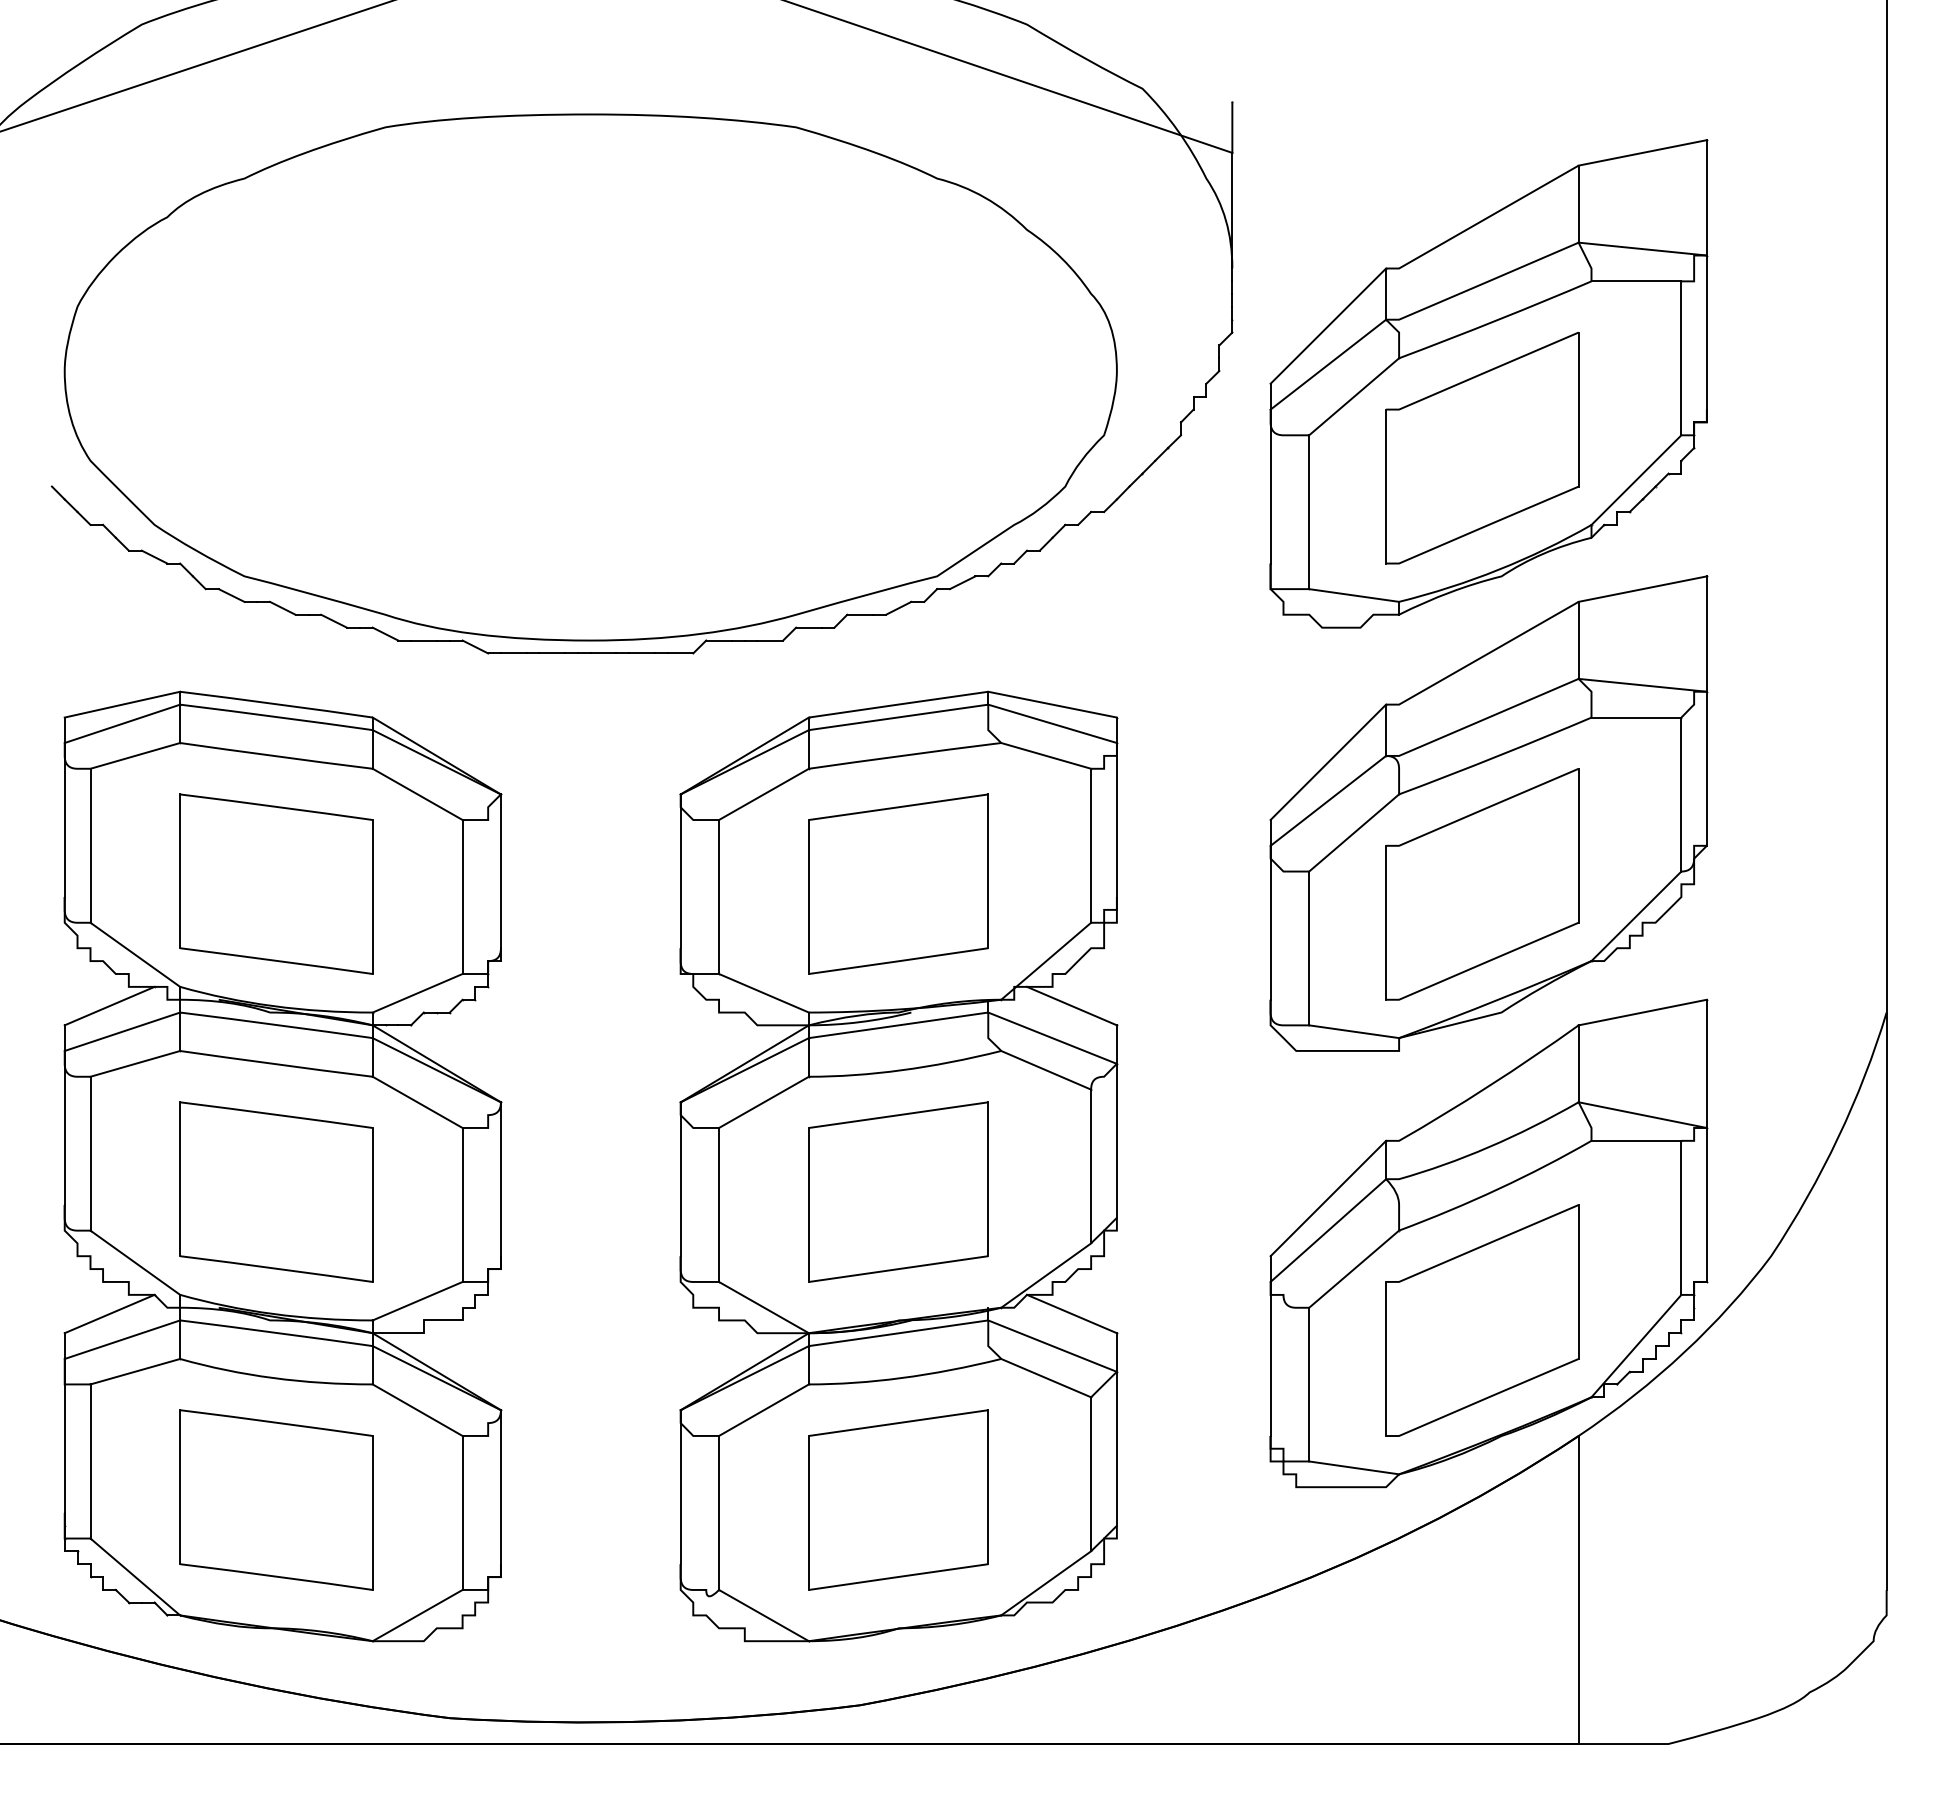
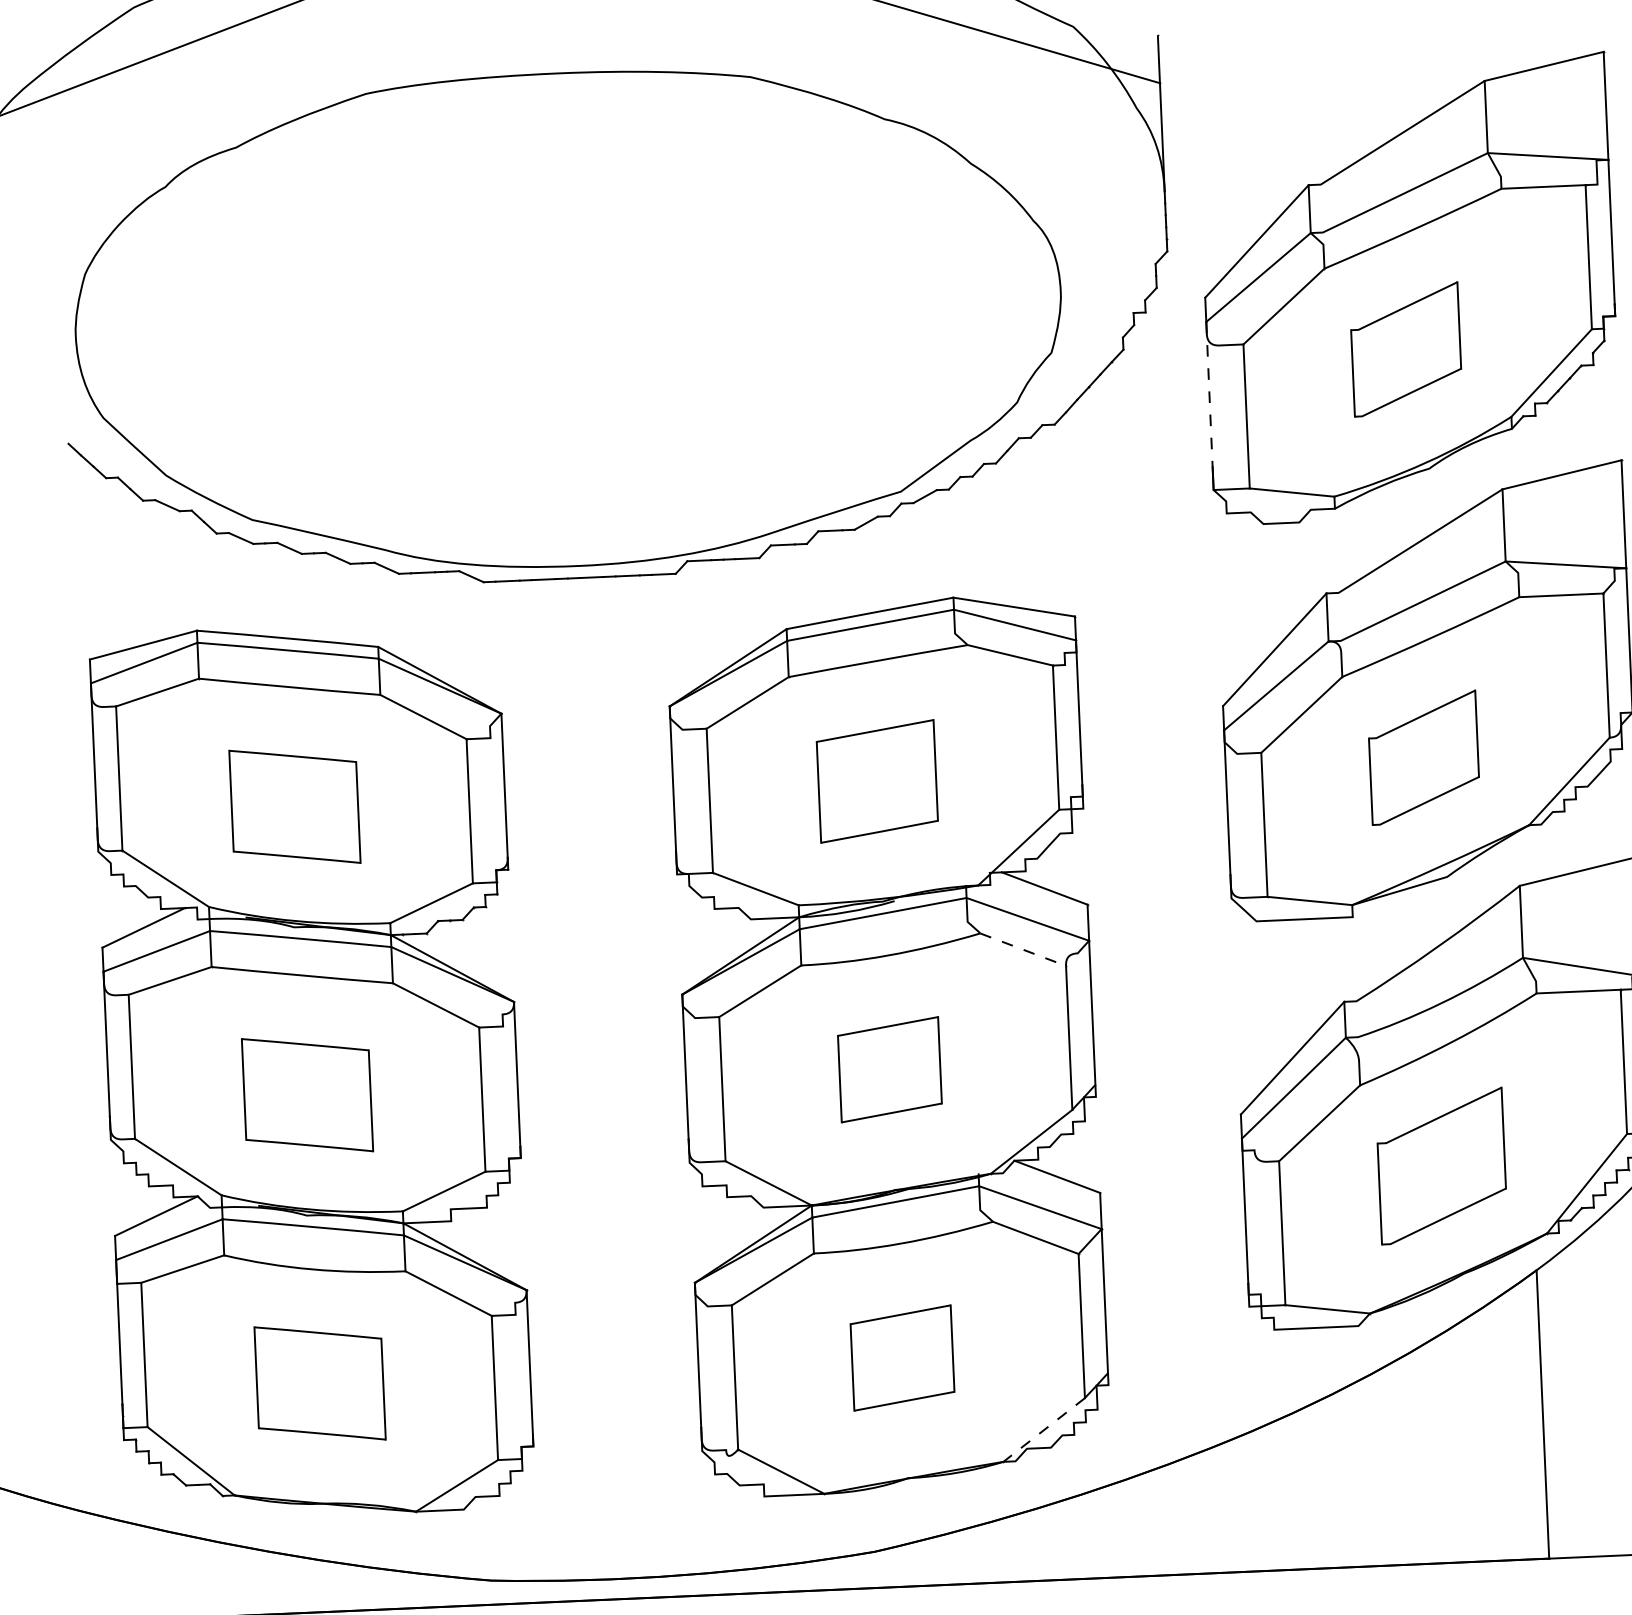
part: (1482, 448) -> (1406, 349), size x0.6
line: (1270, 486) -> (1209, 393), solid -> dashed
part: (276, 883) -> (294, 806), size x0.7
part: (898, 883) -> (877, 780), size x0.7
part: (1482, 884) -> (1424, 757), size x0.6
line: (1046, 1070) -> (1023, 949), solid -> dashed
part: (276, 1191) -> (307, 1094), size x0.7
part: (898, 1191) -> (889, 1069), size x0.6
part: (1482, 1320) -> (1441, 1166), size x0.7
part: (276, 1499) -> (320, 1382), size x0.7
part: (898, 1499) -> (902, 1357), size x0.6
line: (1045, 1583) -> (1043, 1430), solid -> dashed

